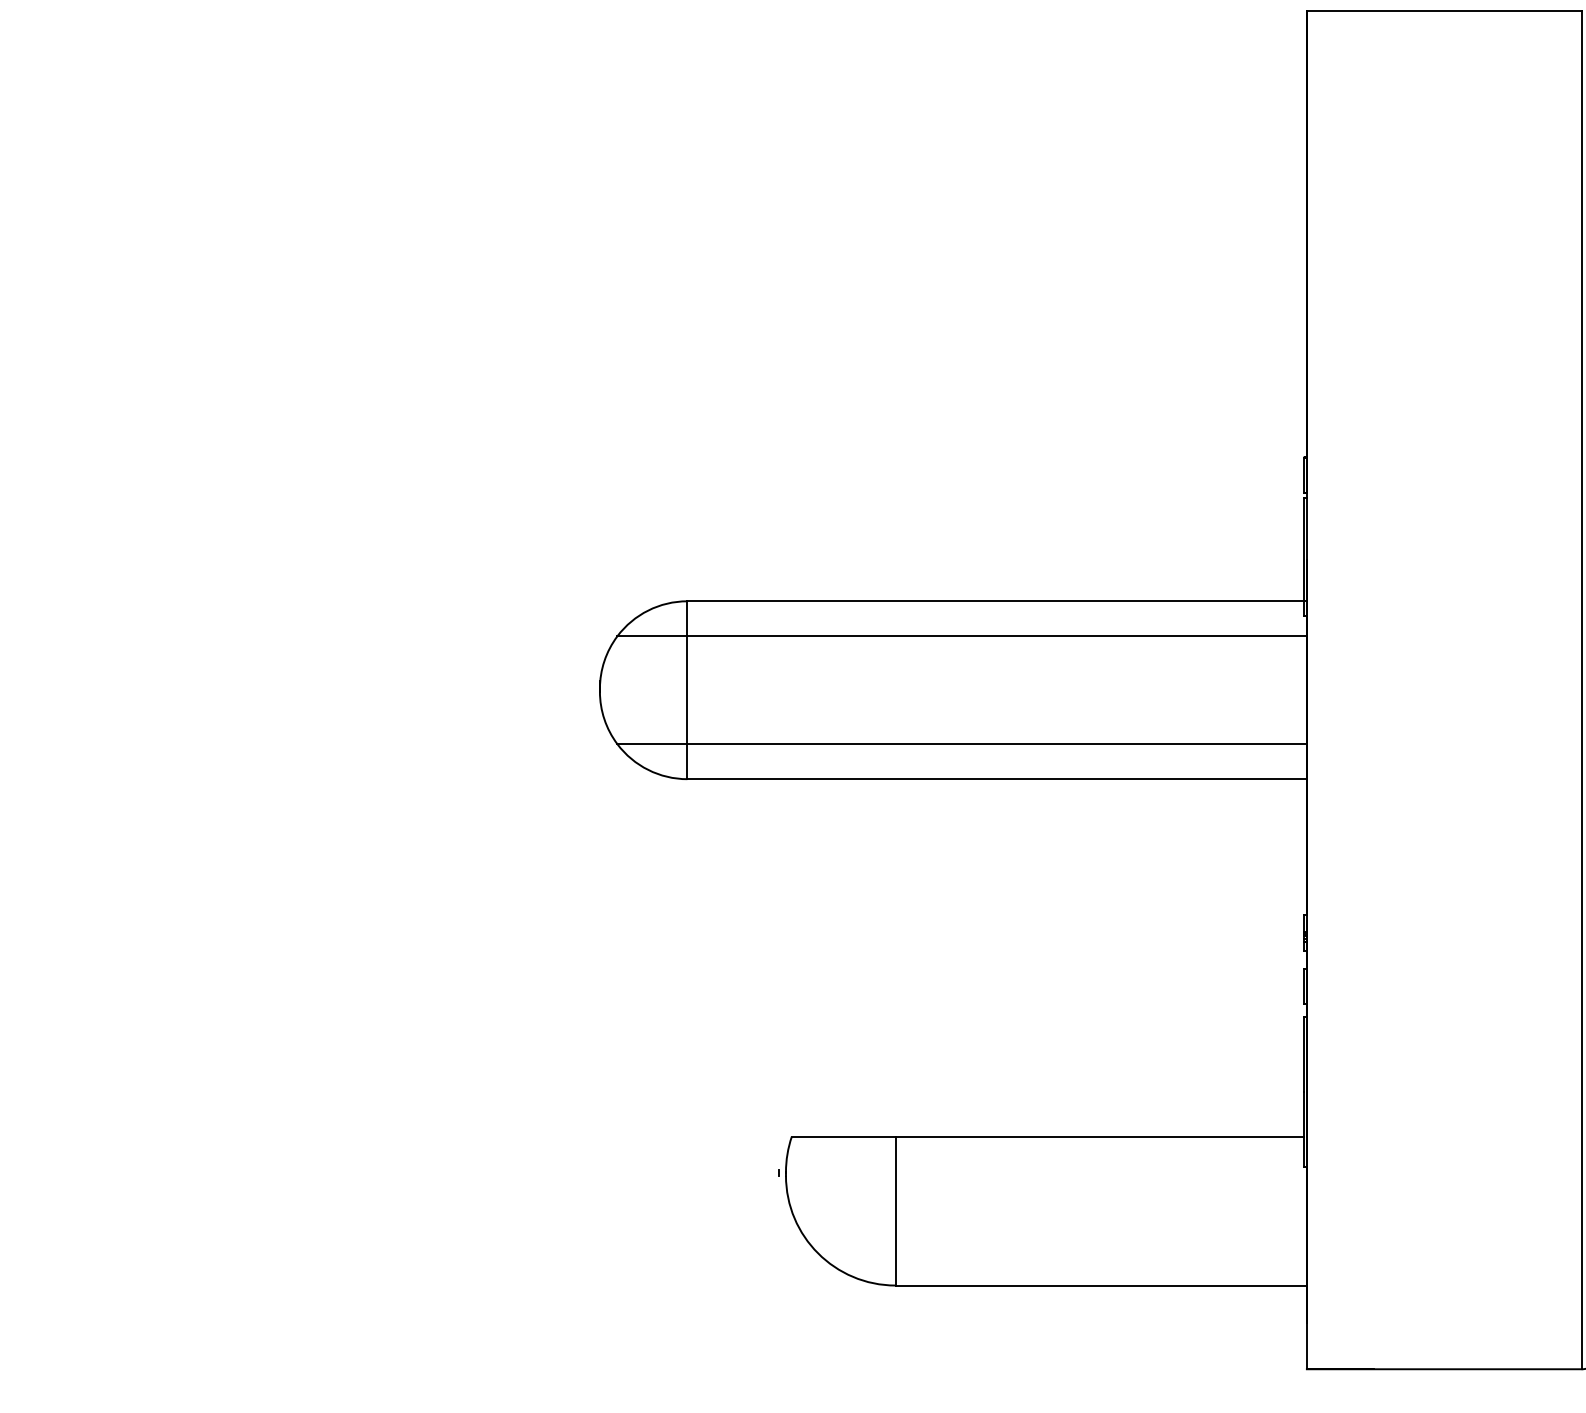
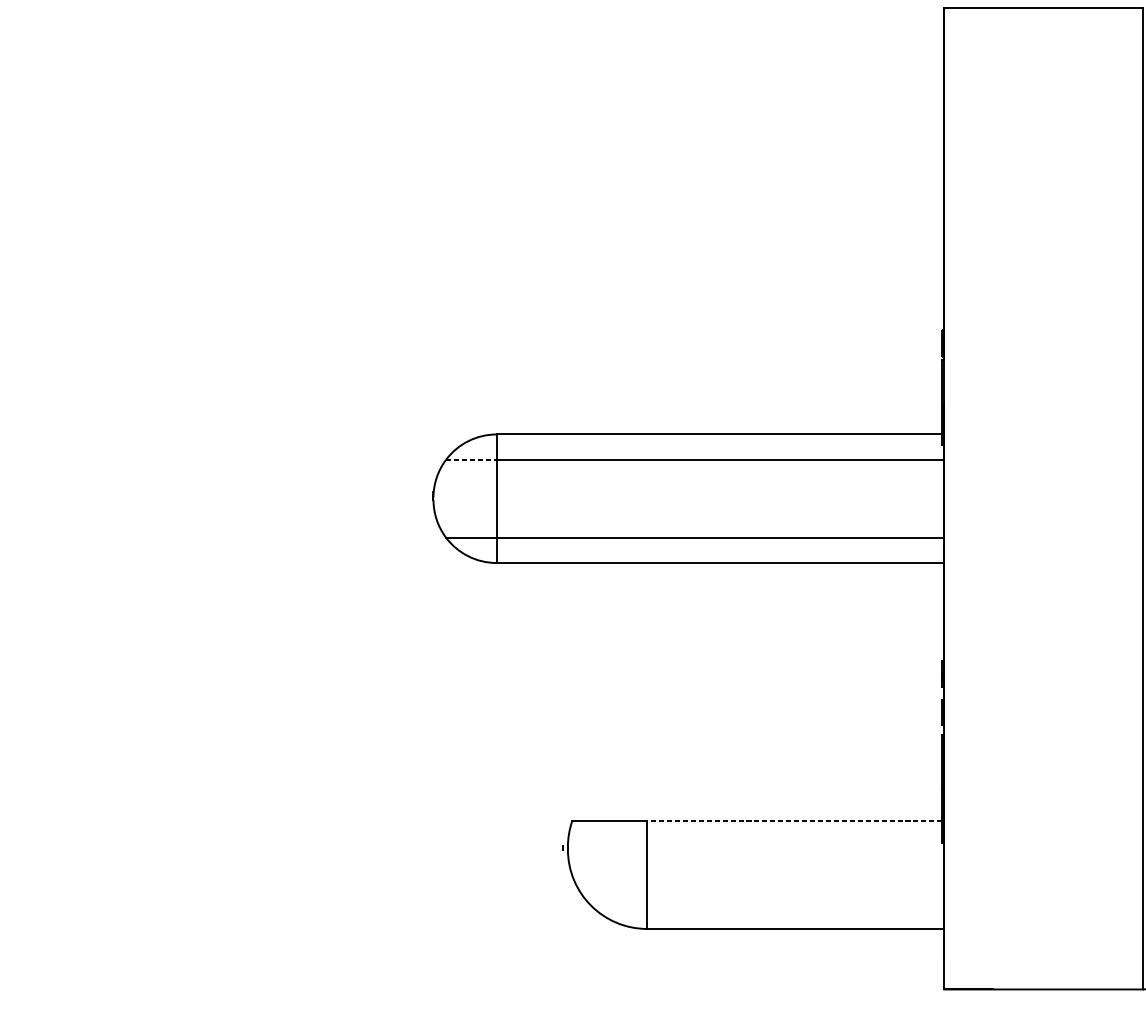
line: (652, 636) -> (471, 459), solid -> dashed
line: (1099, 1136) -> (794, 821), solid -> dashed

